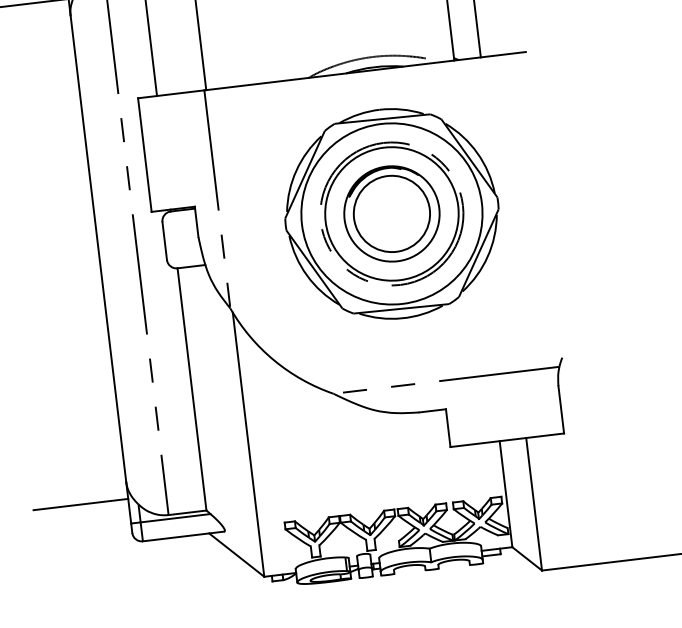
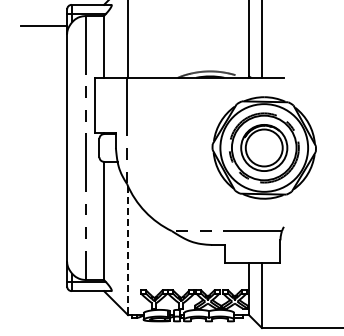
part: (390, 213) -> (263, 147), moved
line: (249, 446) -> (128, 251), solid -> dashed
line: (79, 503) -> (43, 269), removed

